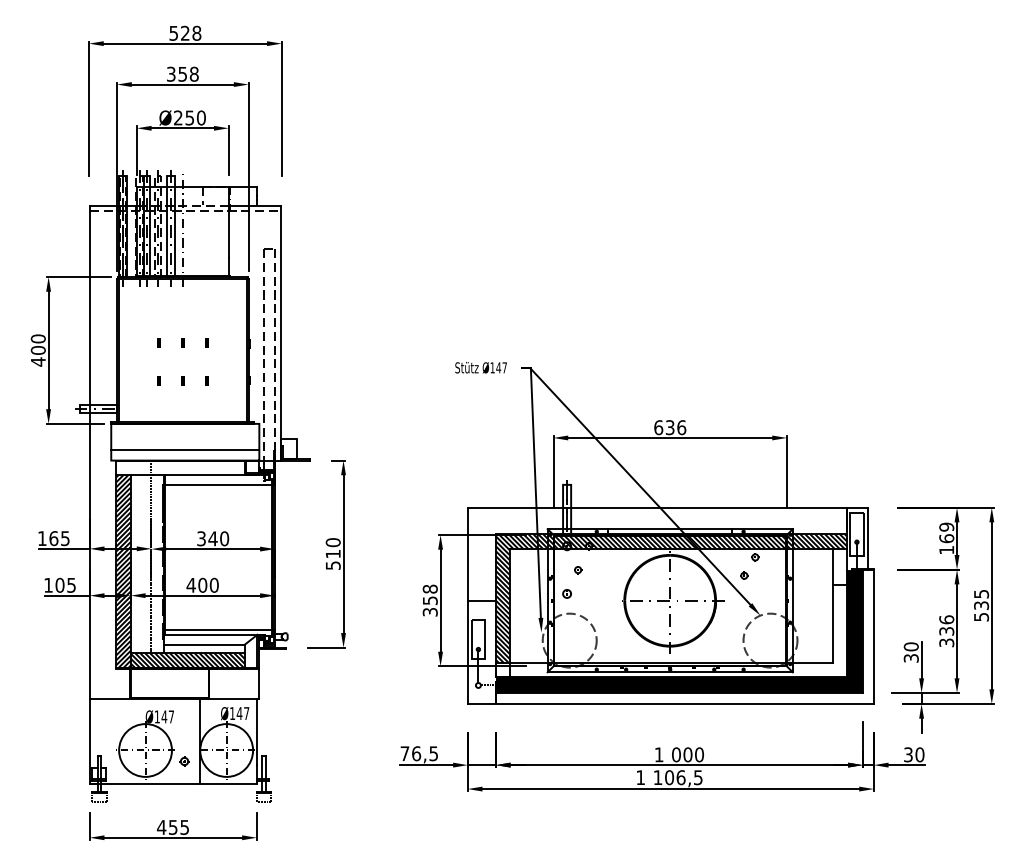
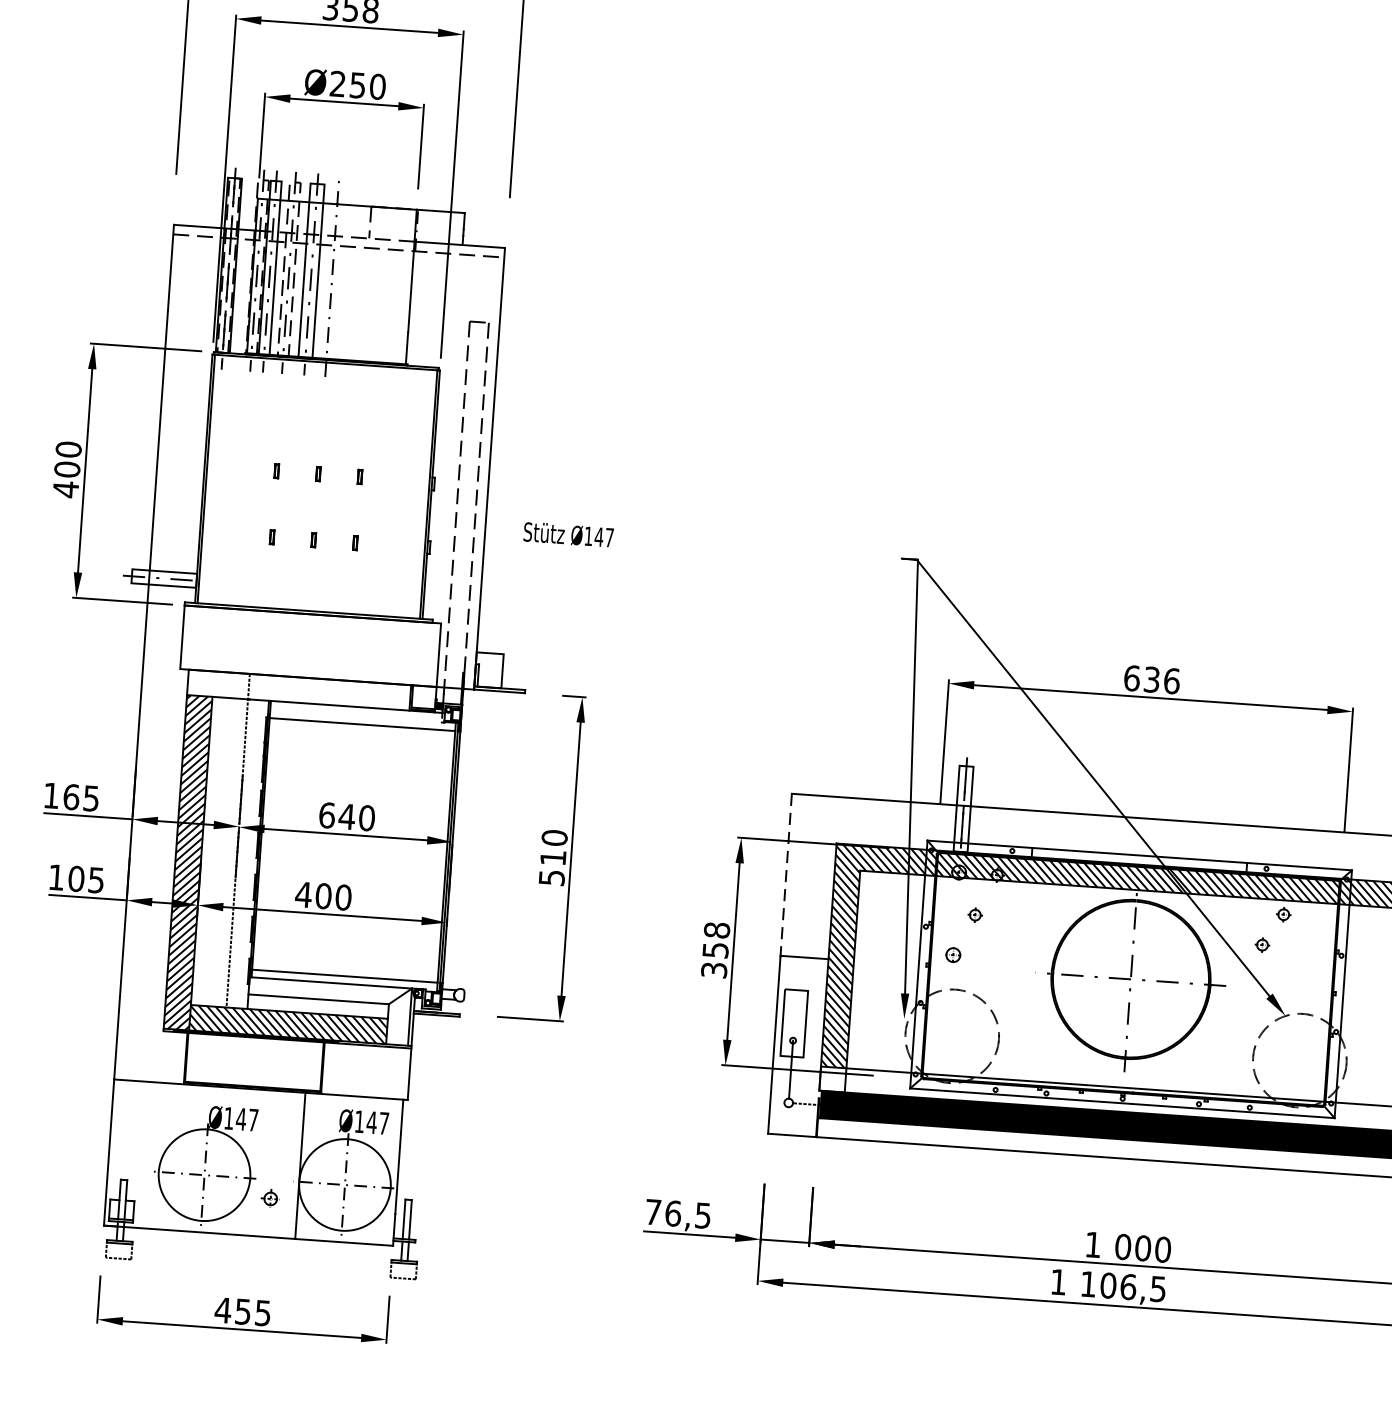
text: (480, 367) -> (567, 534), moved
line: (185, 449) -> (310, 658), removed
text: (201, 538) -> (327, 814), 340 -> 640
line: (467, 555) -> (785, 876), solid -> dashed

